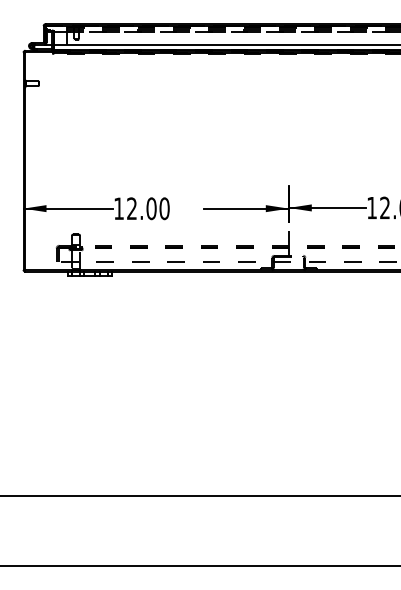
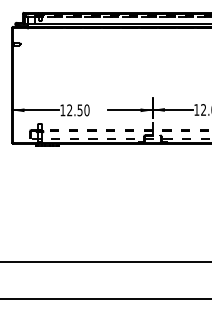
text: (150, 209) -> (79, 110), 12.00 -> 12.50

